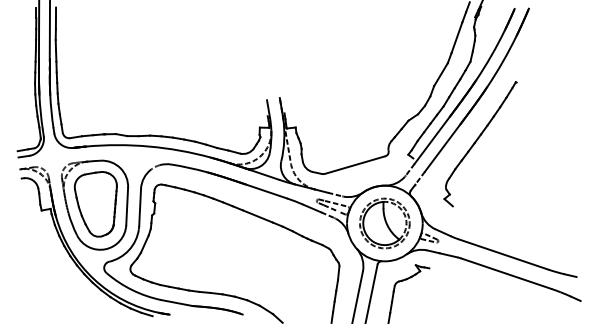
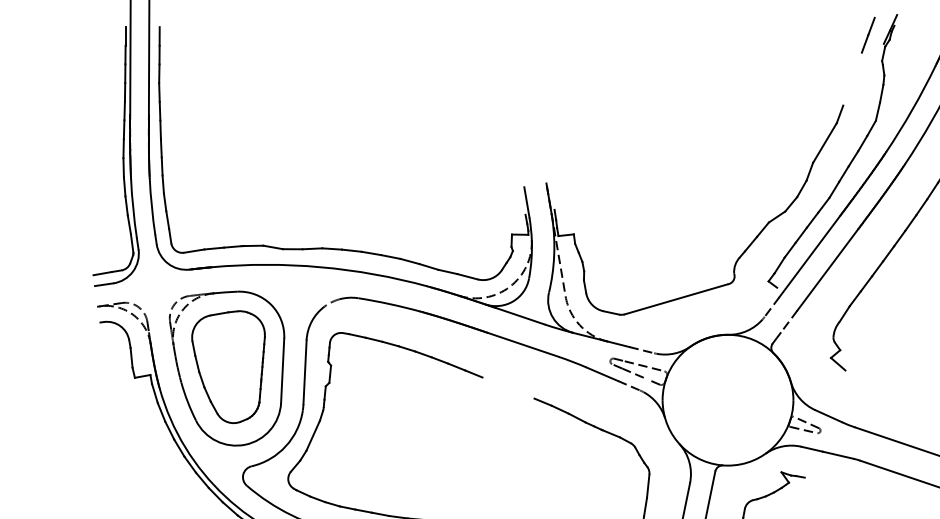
line: (456, 37) -> (851, 78), removed
line: (257, 216) -> (507, 388), removed
part: (384, 223) -> (727, 400), removed

